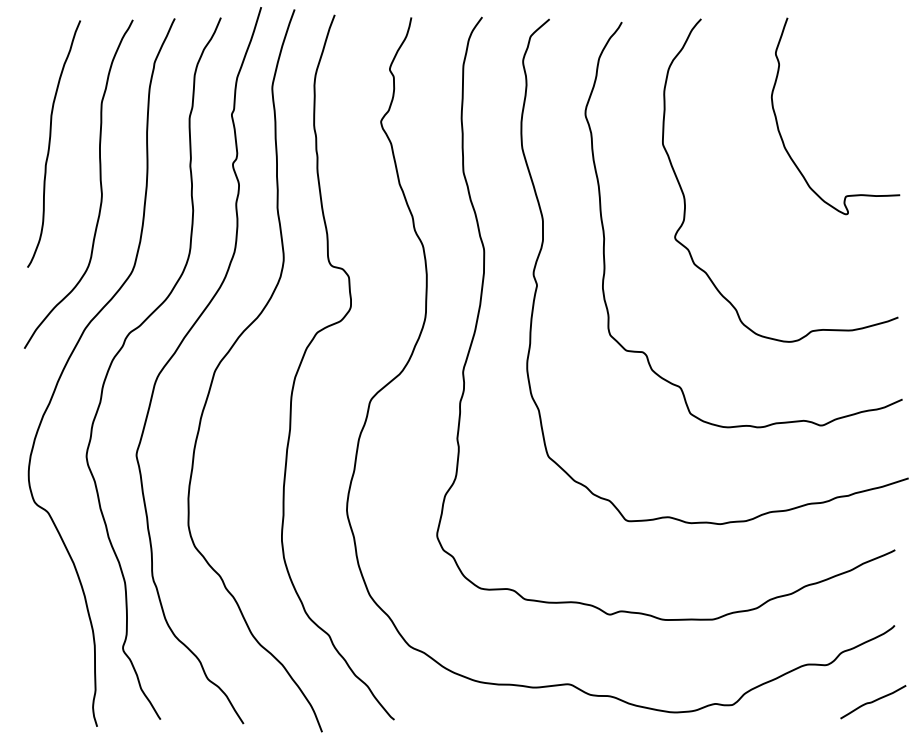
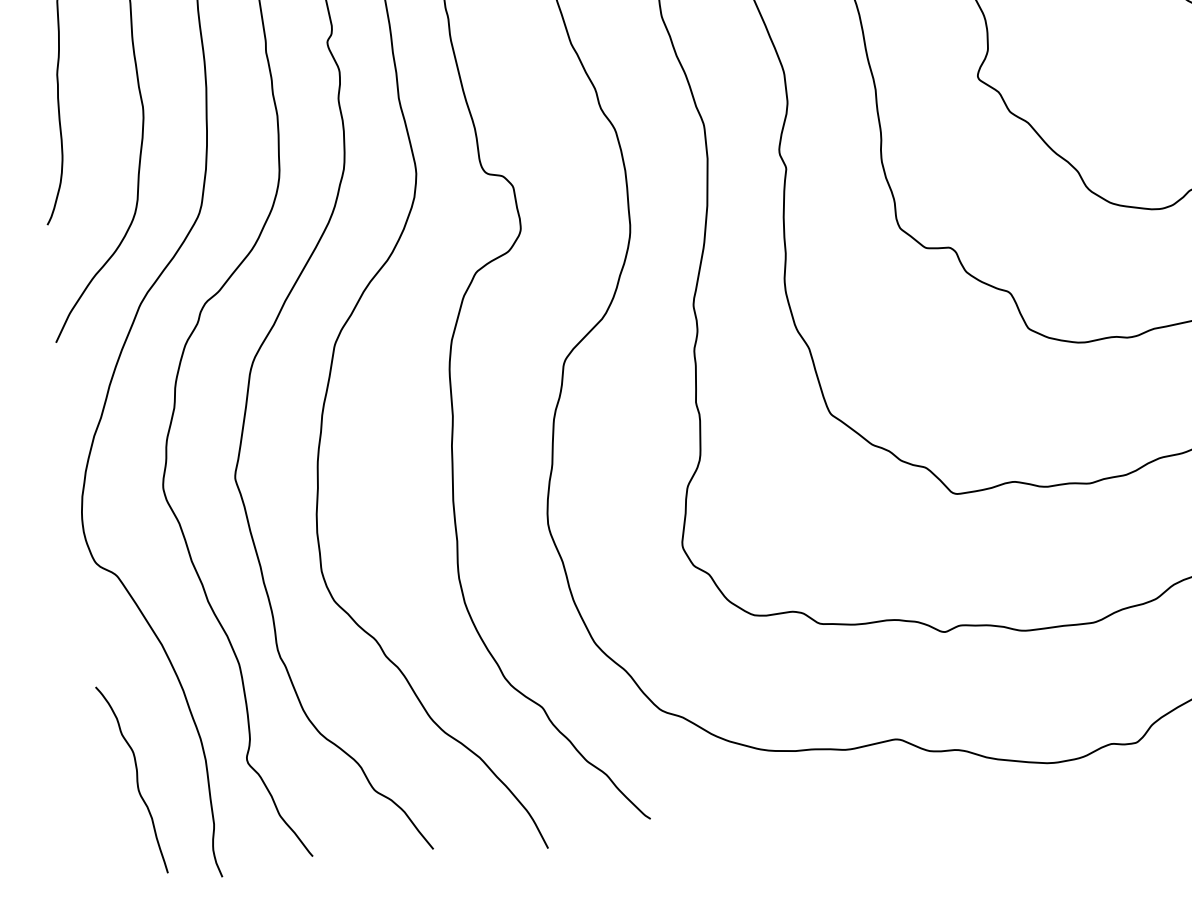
curve: (45, 652) -> (135, 778), added

